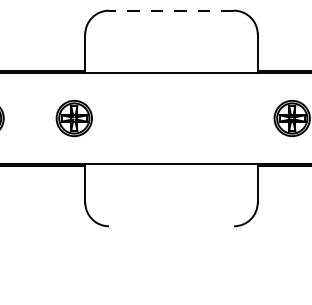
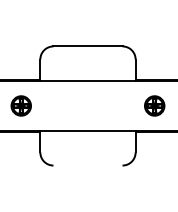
line: (172, 10) -> (88, 46), dashed -> solid
part: (72, 117) -> (20, 105), moved

